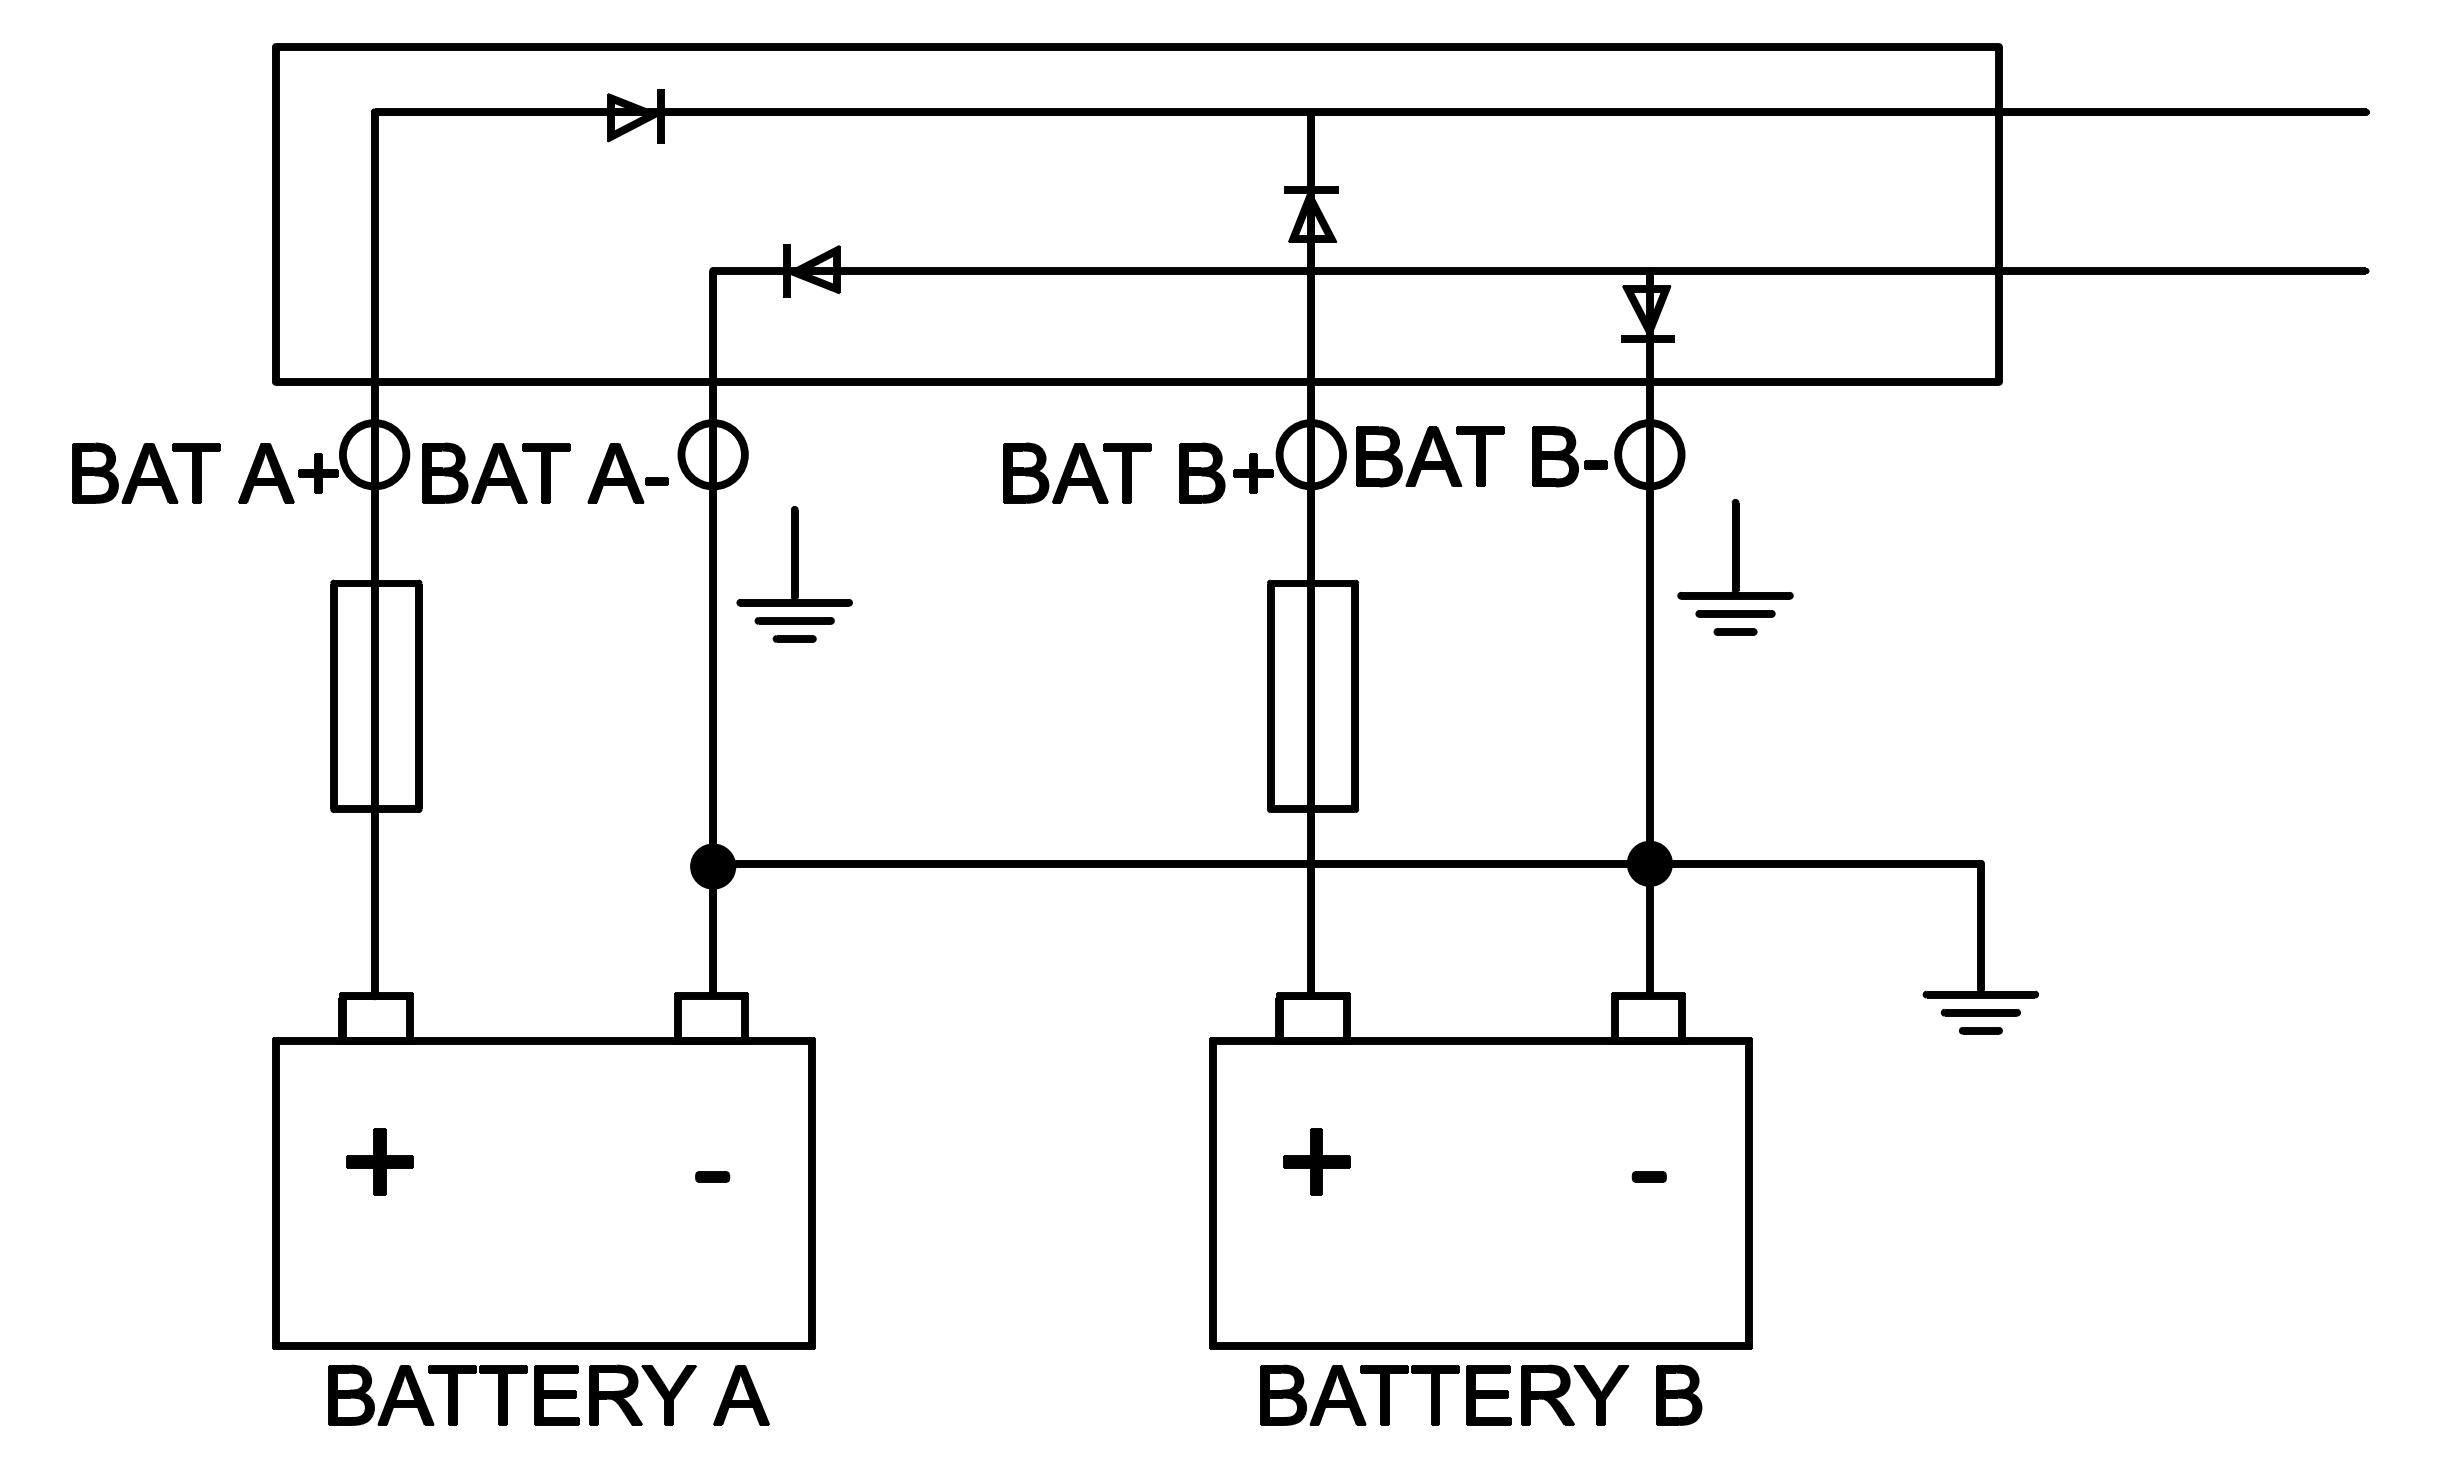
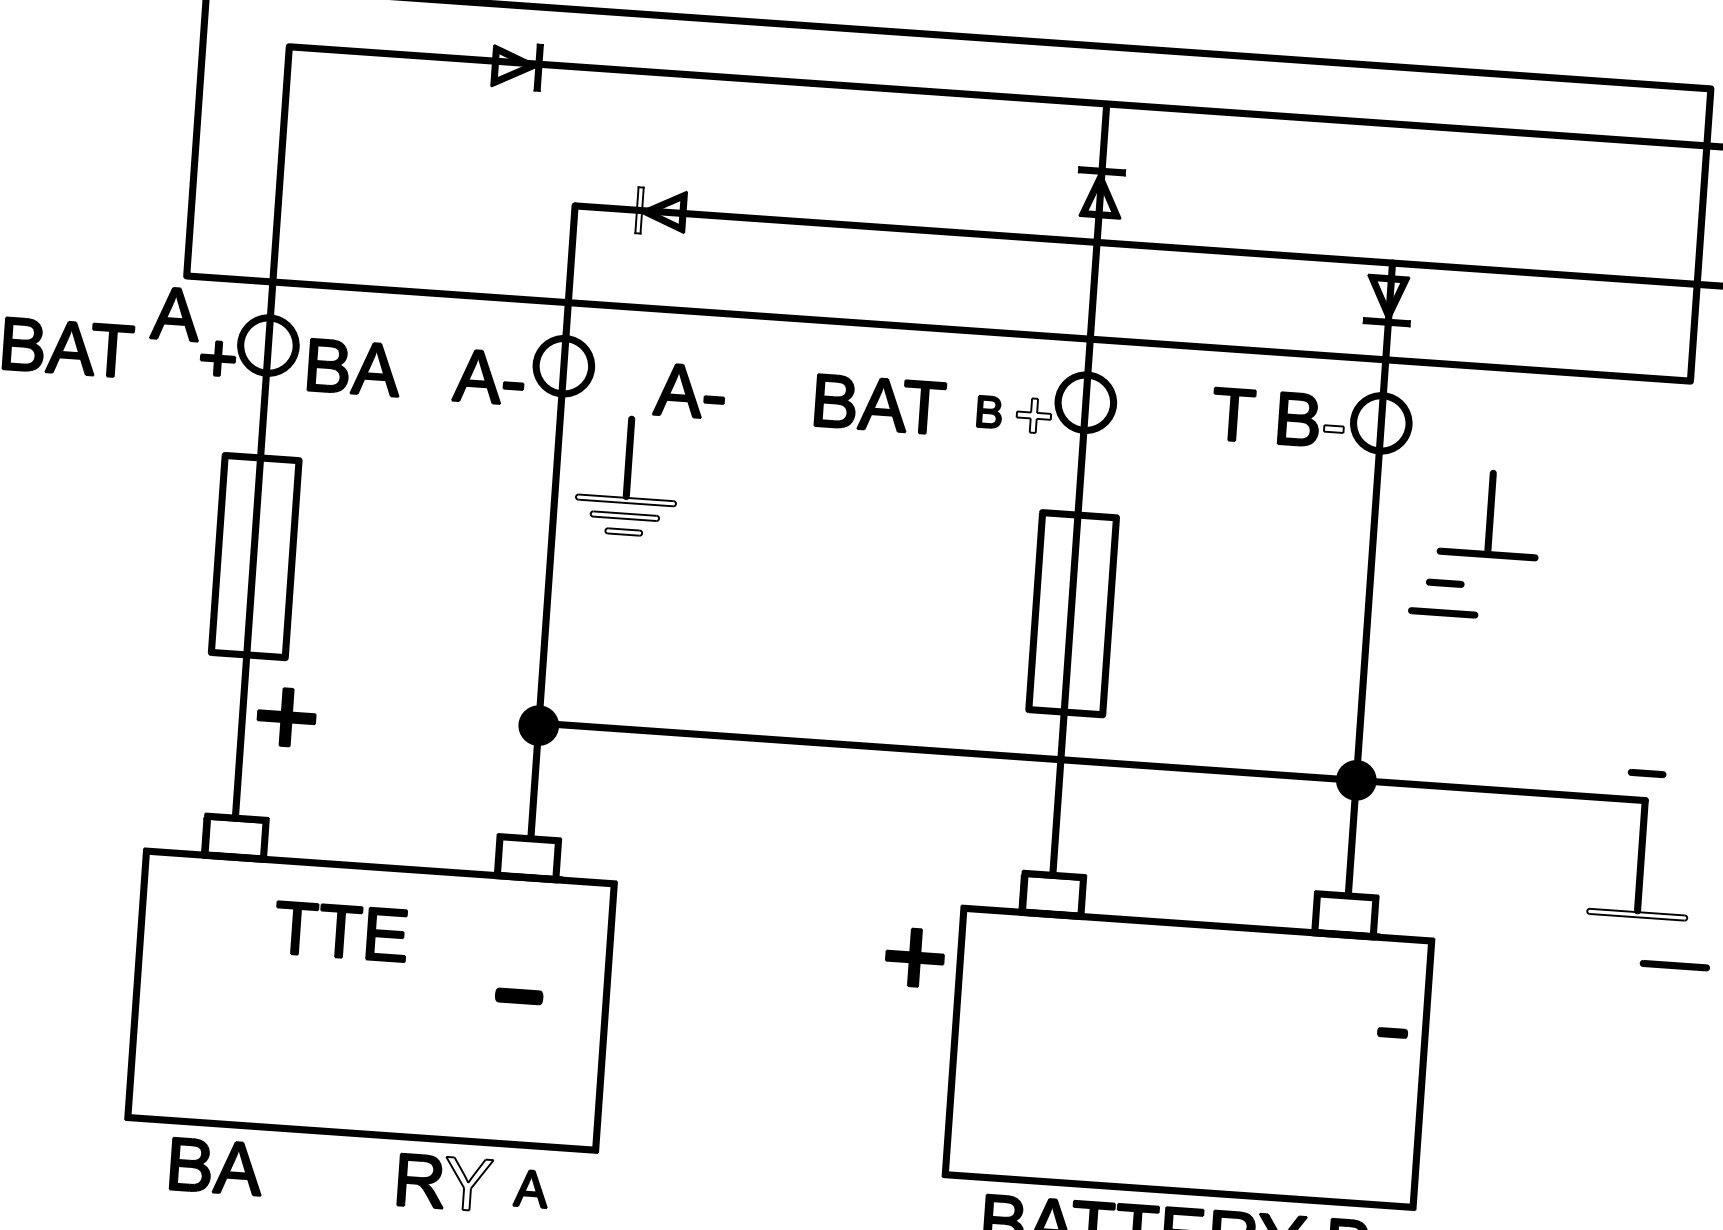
fill: (786, 270) -> (639, 209), removed
part: (1415, 458) -> (1176, 412), removed
fill: (1596, 464) -> (1334, 428), removed
part: (1202, 472) -> (989, 411), size x0.6
part: (266, 473) -> (175, 314), moved
part: (546, 473) -> (417, 372), removed
part: (857, 473) -> (688, 391), added
fill: (1252, 473) -> (1033, 415), removed
part: (1735, 549) -> (1490, 514), moved
fill: (794, 602) -> (625, 500), removed
part: (1735, 613) -> (1443, 612), moved
fill: (794, 620) -> (624, 515), removed
fill: (794, 638) -> (623, 531), removed
fill: (1980, 994) -> (1636, 914), removed
part: (1980, 1012) -> (1674, 965), moved
part: (1980, 1030) -> (1646, 773), moved
part: (379, 1161) -> (286, 716), moved
part: (1316, 1161) -> (914, 957), moved
part: (712, 1176) -> (519, 996), size x1.6
part: (1648, 1176) -> (1391, 1032), moved
fill: (669, 1394) -> (468, 1183), removed
part: (503, 1395) -> (340, 931), moved
part: (741, 1395) -> (531, 1188), size x0.7

